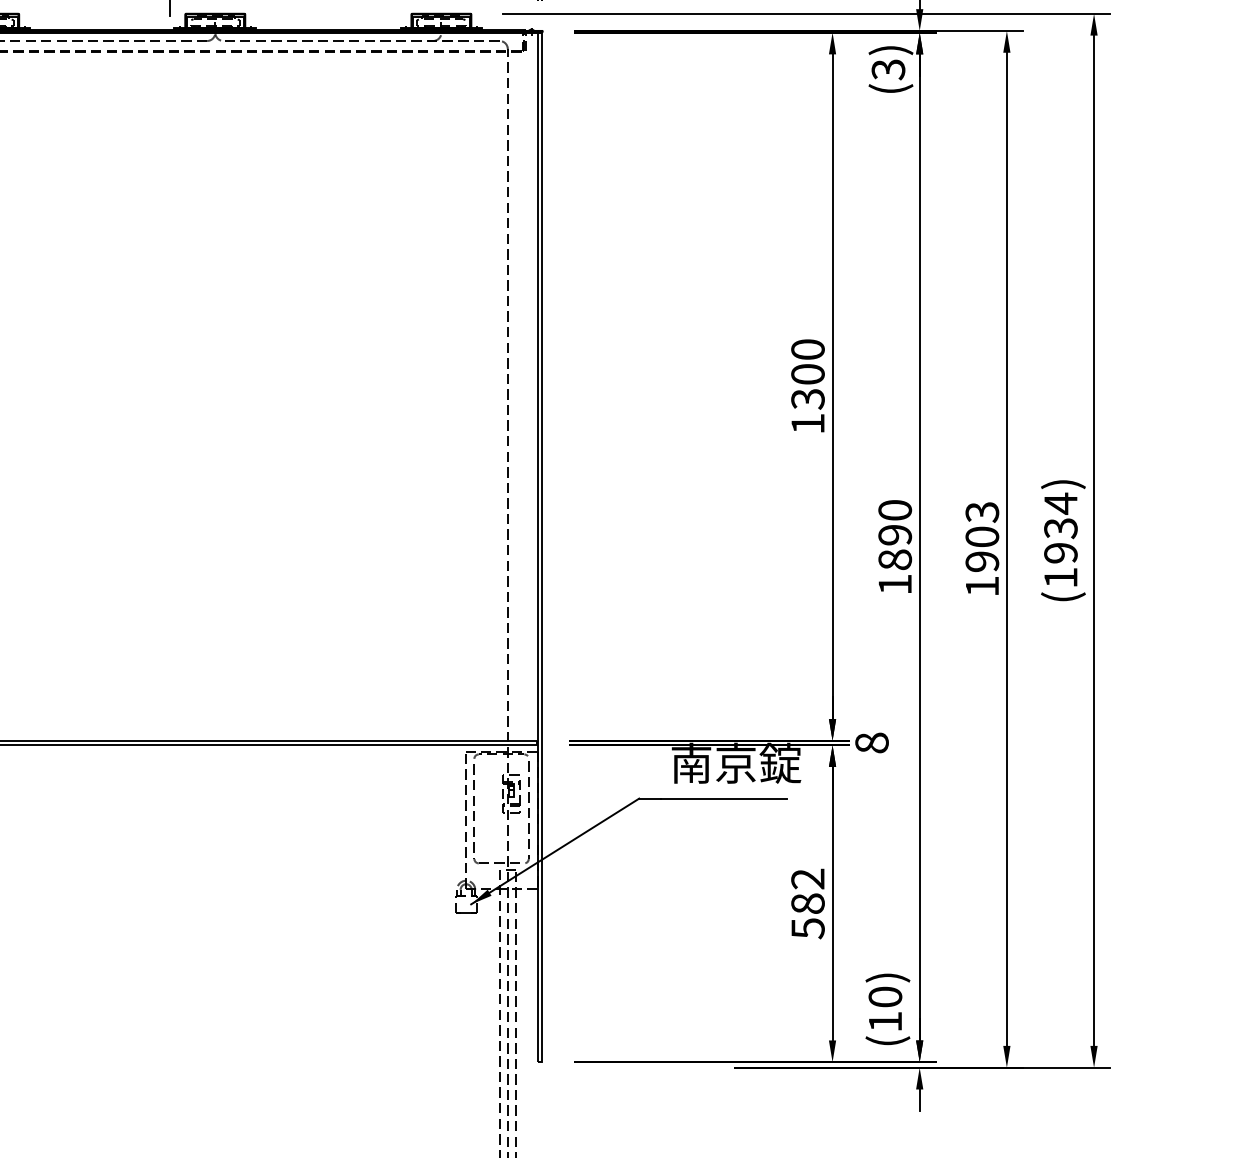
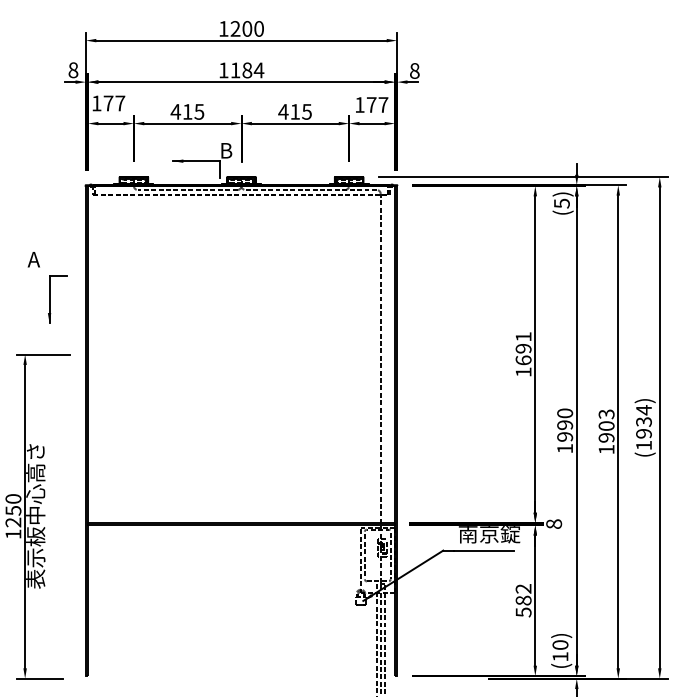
text: (887, 67) -> (561, 202), (3) -> (5)
text: (807, 373) -> (523, 348), 1300 -> 1691
text: (895, 558) -> (565, 436), 1890 -> 1990

